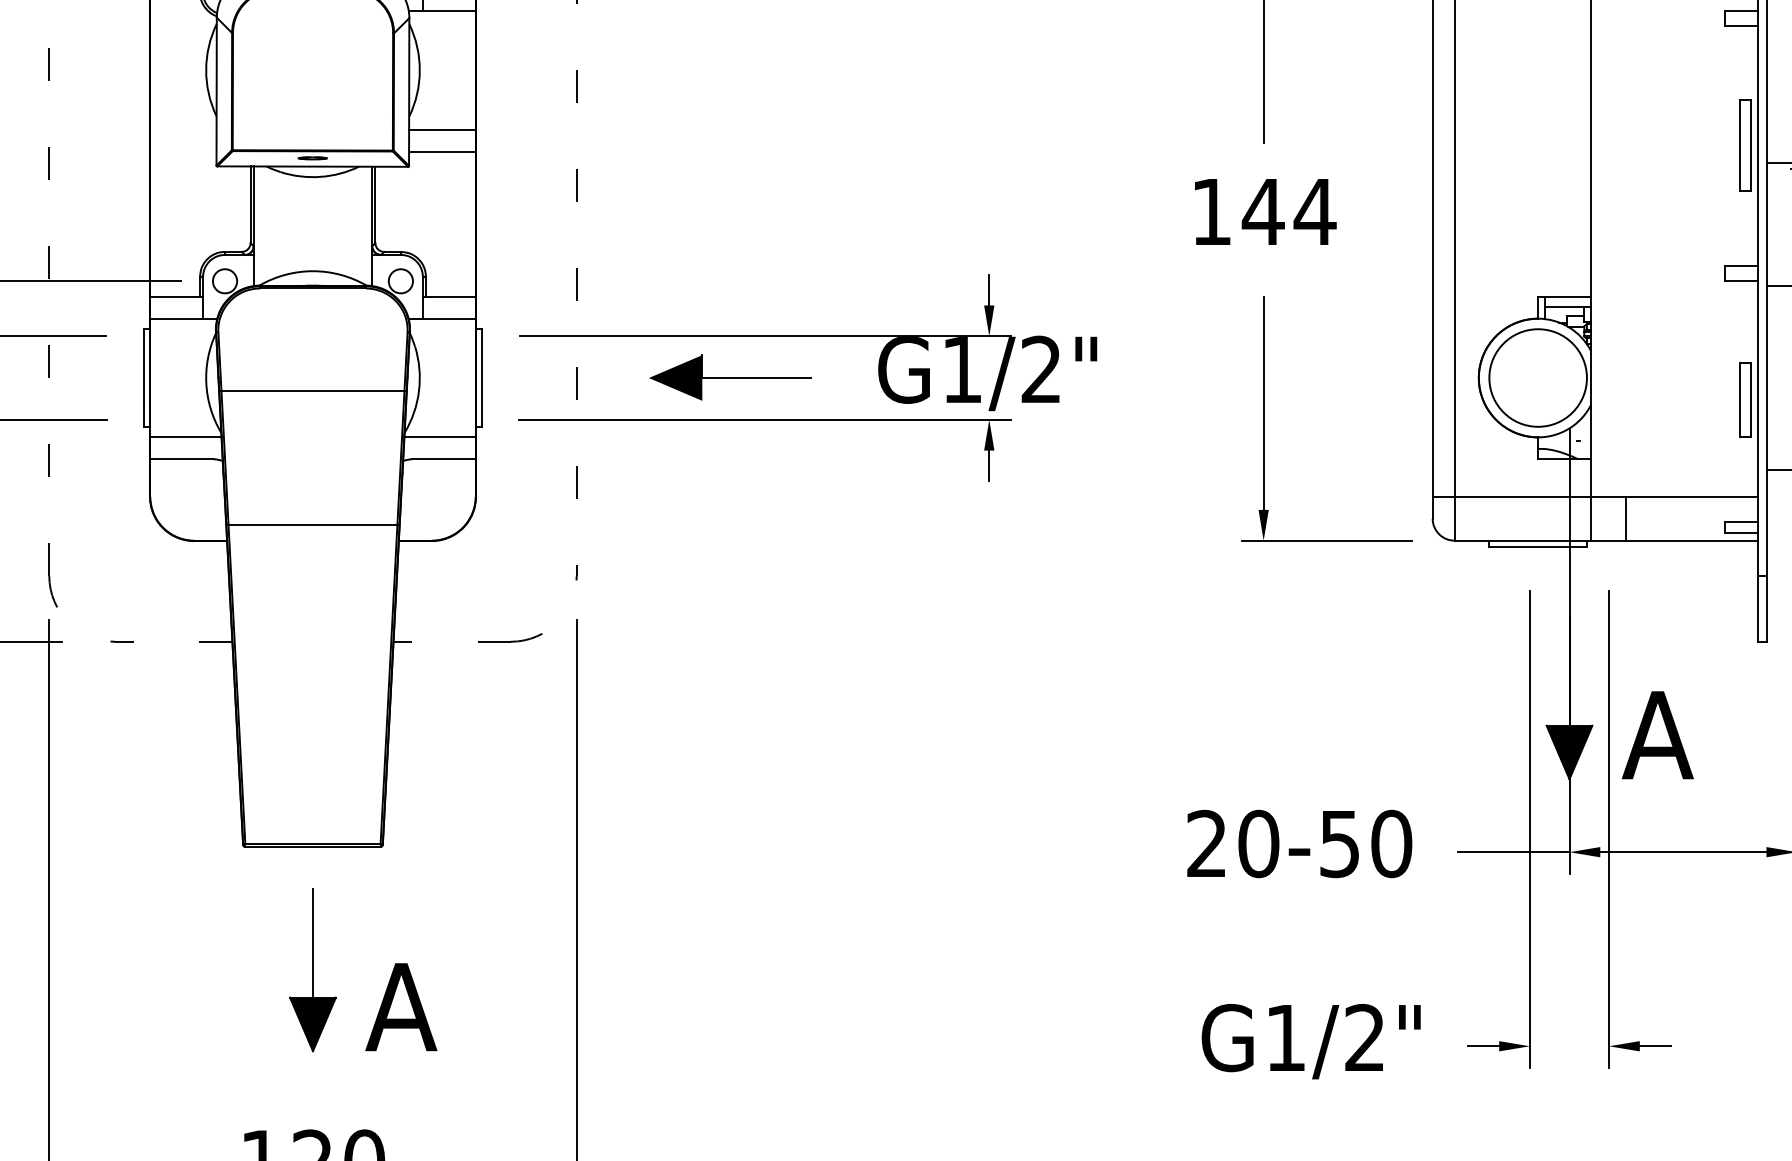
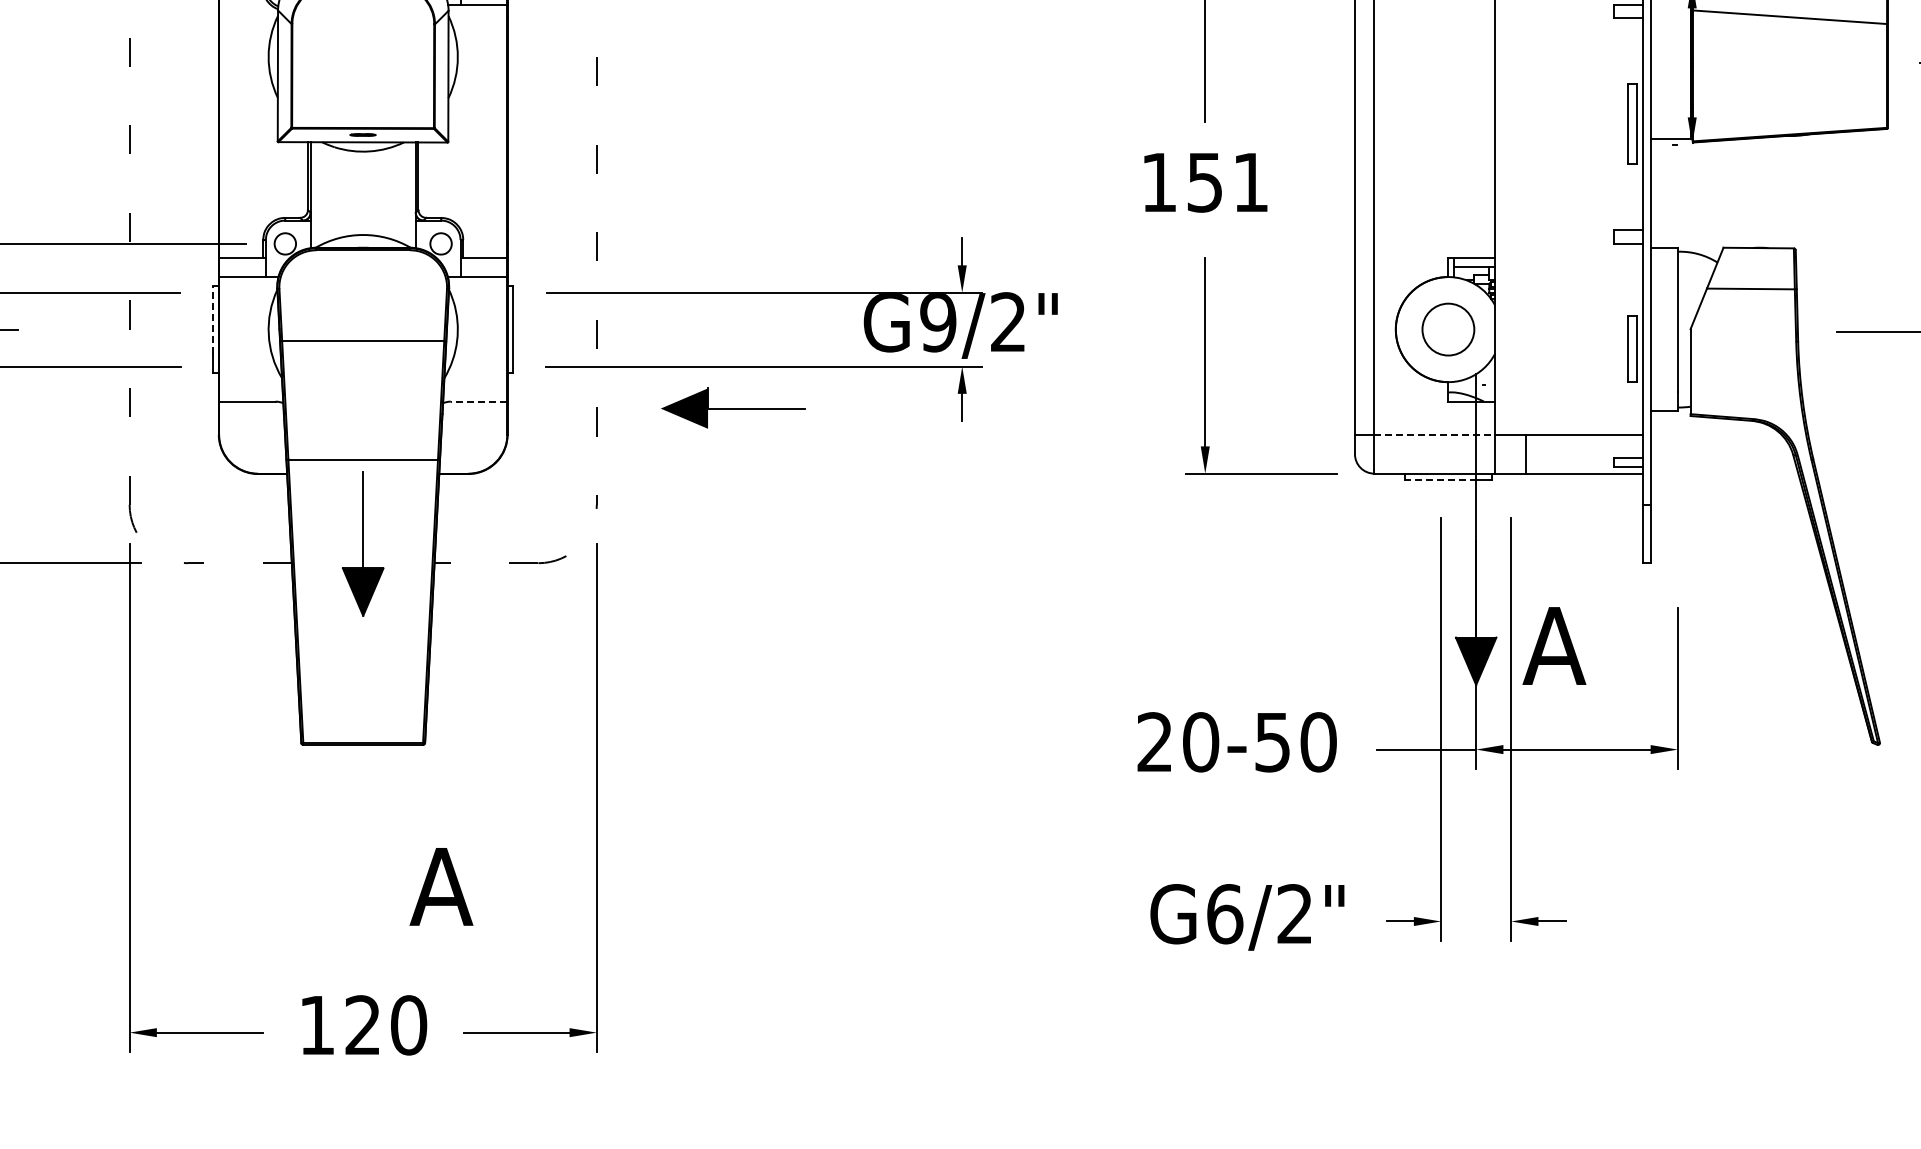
line: (442, 129) -> (477, 109), removed
line: (442, 152) -> (477, 129), removed
text: (1288, 211) -> (1227, 182), 144 -> 151
line: (143, 367) -> (213, 320), solid -> dashed
text: (962, 371) -> (938, 323), G1/2" -> G9/2"
part: (731, 376) -> (733, 407), moved
circle: (1538, 377) -> (1448, 329), size x0.6
line: (185, 437) -> (250, 382), removed
line: (439, 437) -> (475, 382), removed
line: (443, 459) -> (478, 401), solid -> dashed
line: (1523, 496) -> (1435, 434), solid -> dashed
line: (1530, 547) -> (1441, 479), solid -> dashed
part: (313, 969) -> (363, 543), moved
text: (1286, 1038) -> (1225, 914), G1/2" -> G6/2"

